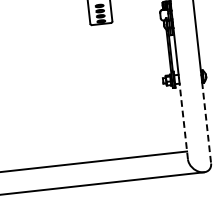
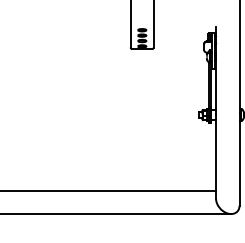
line: (184, 121) -> (216, 159), dashed -> solid
line: (206, 123) -> (239, 163), dashed -> solid

